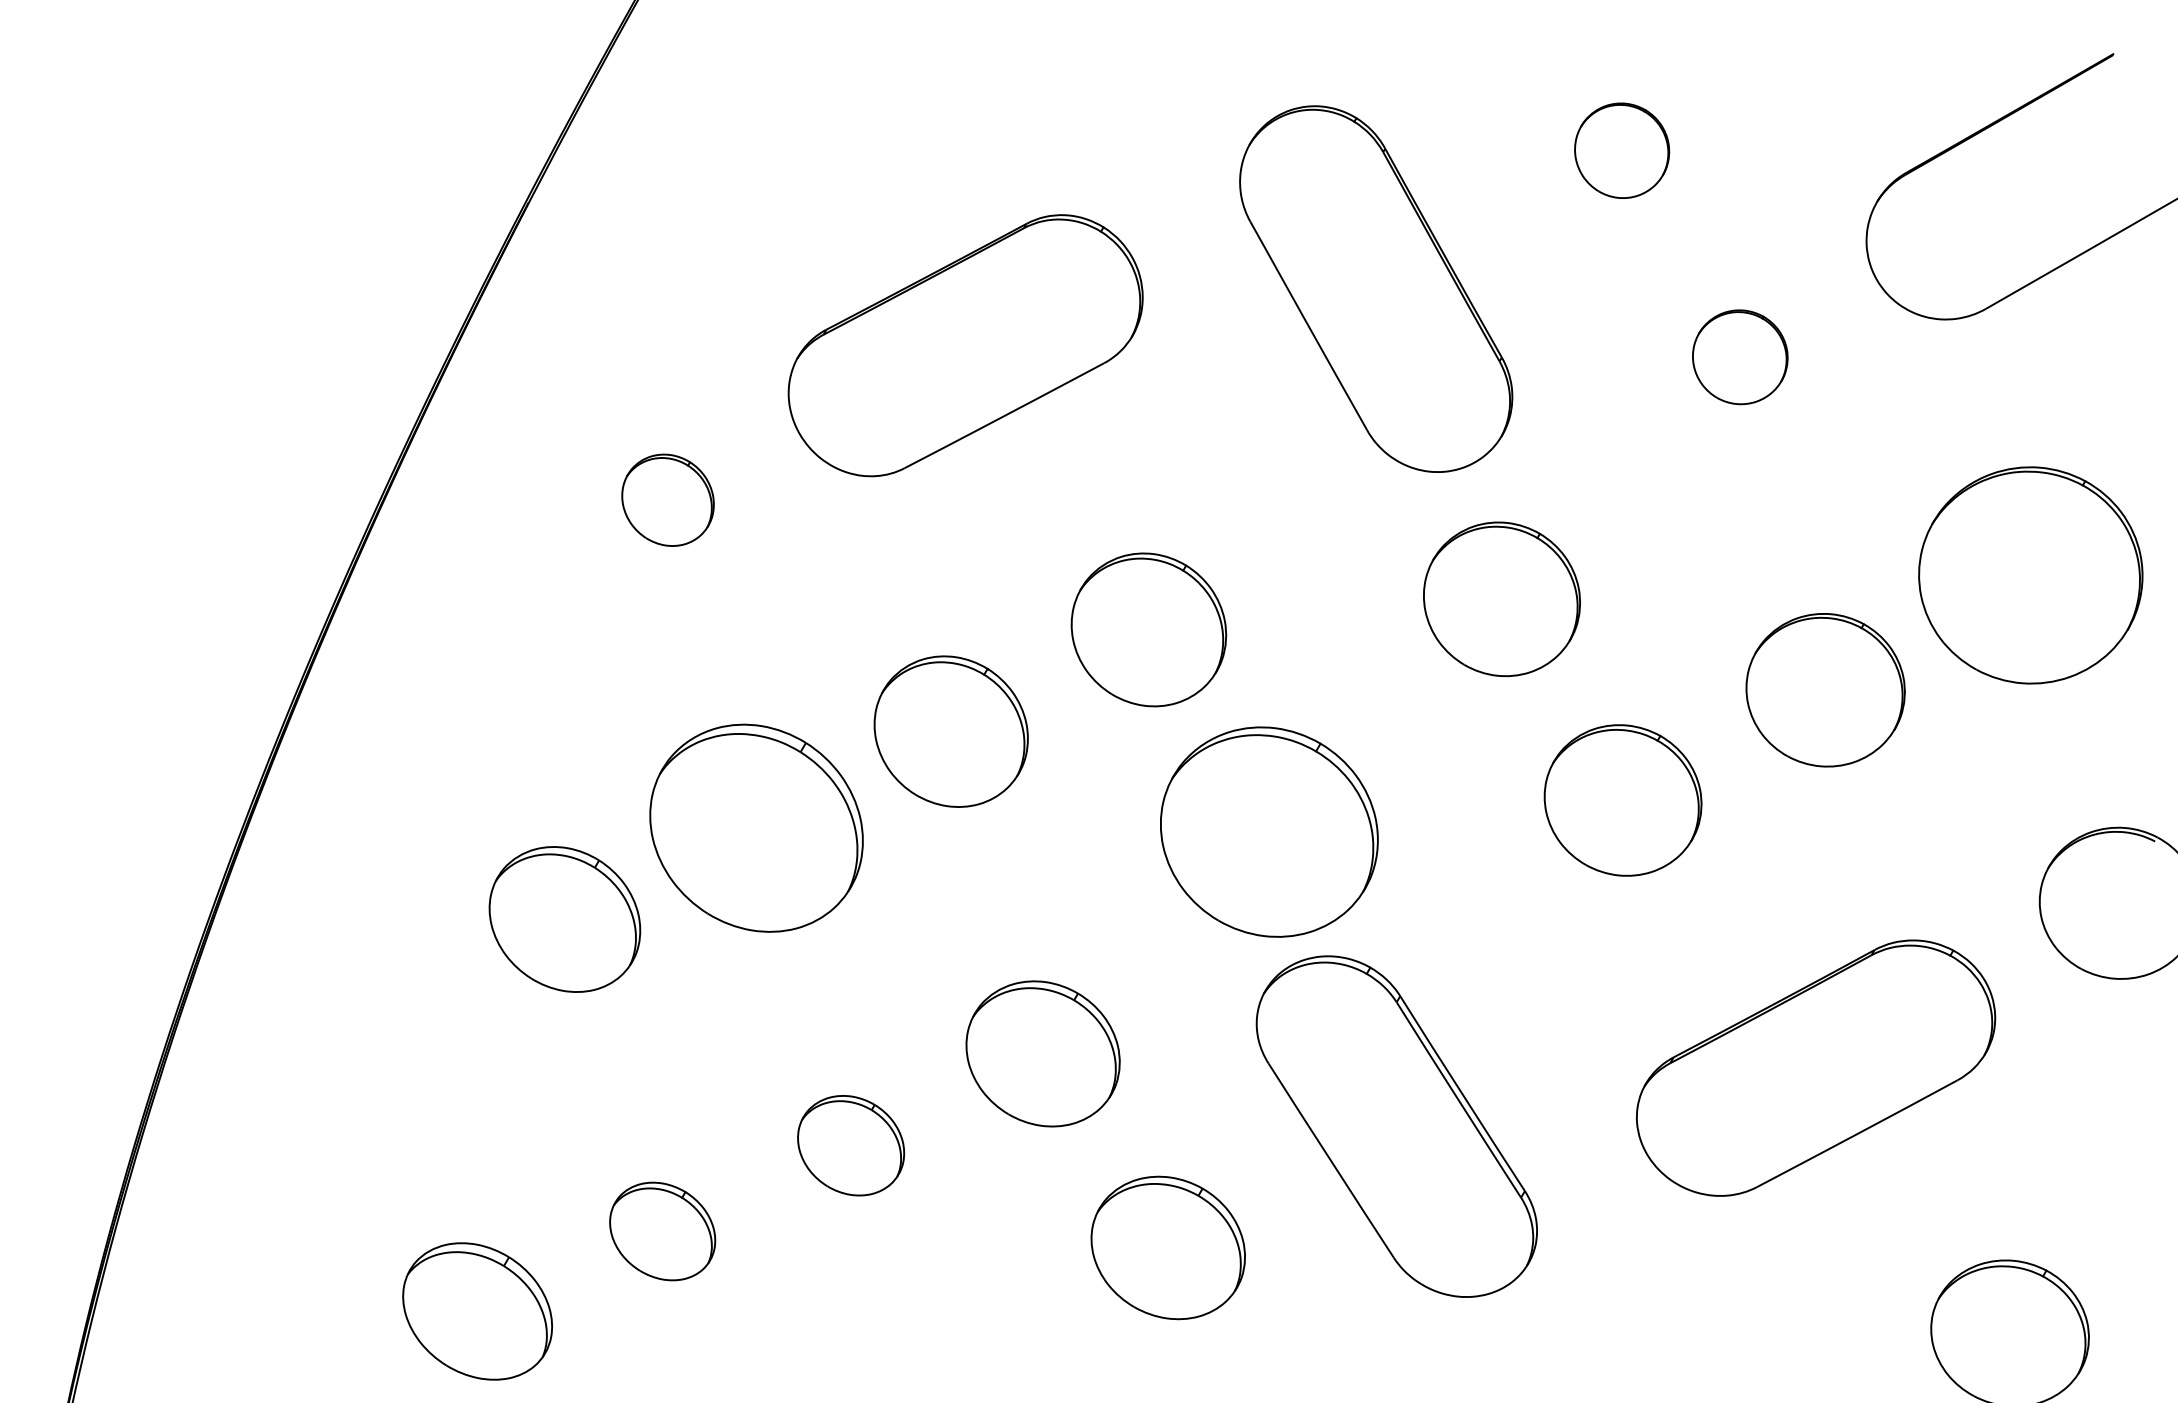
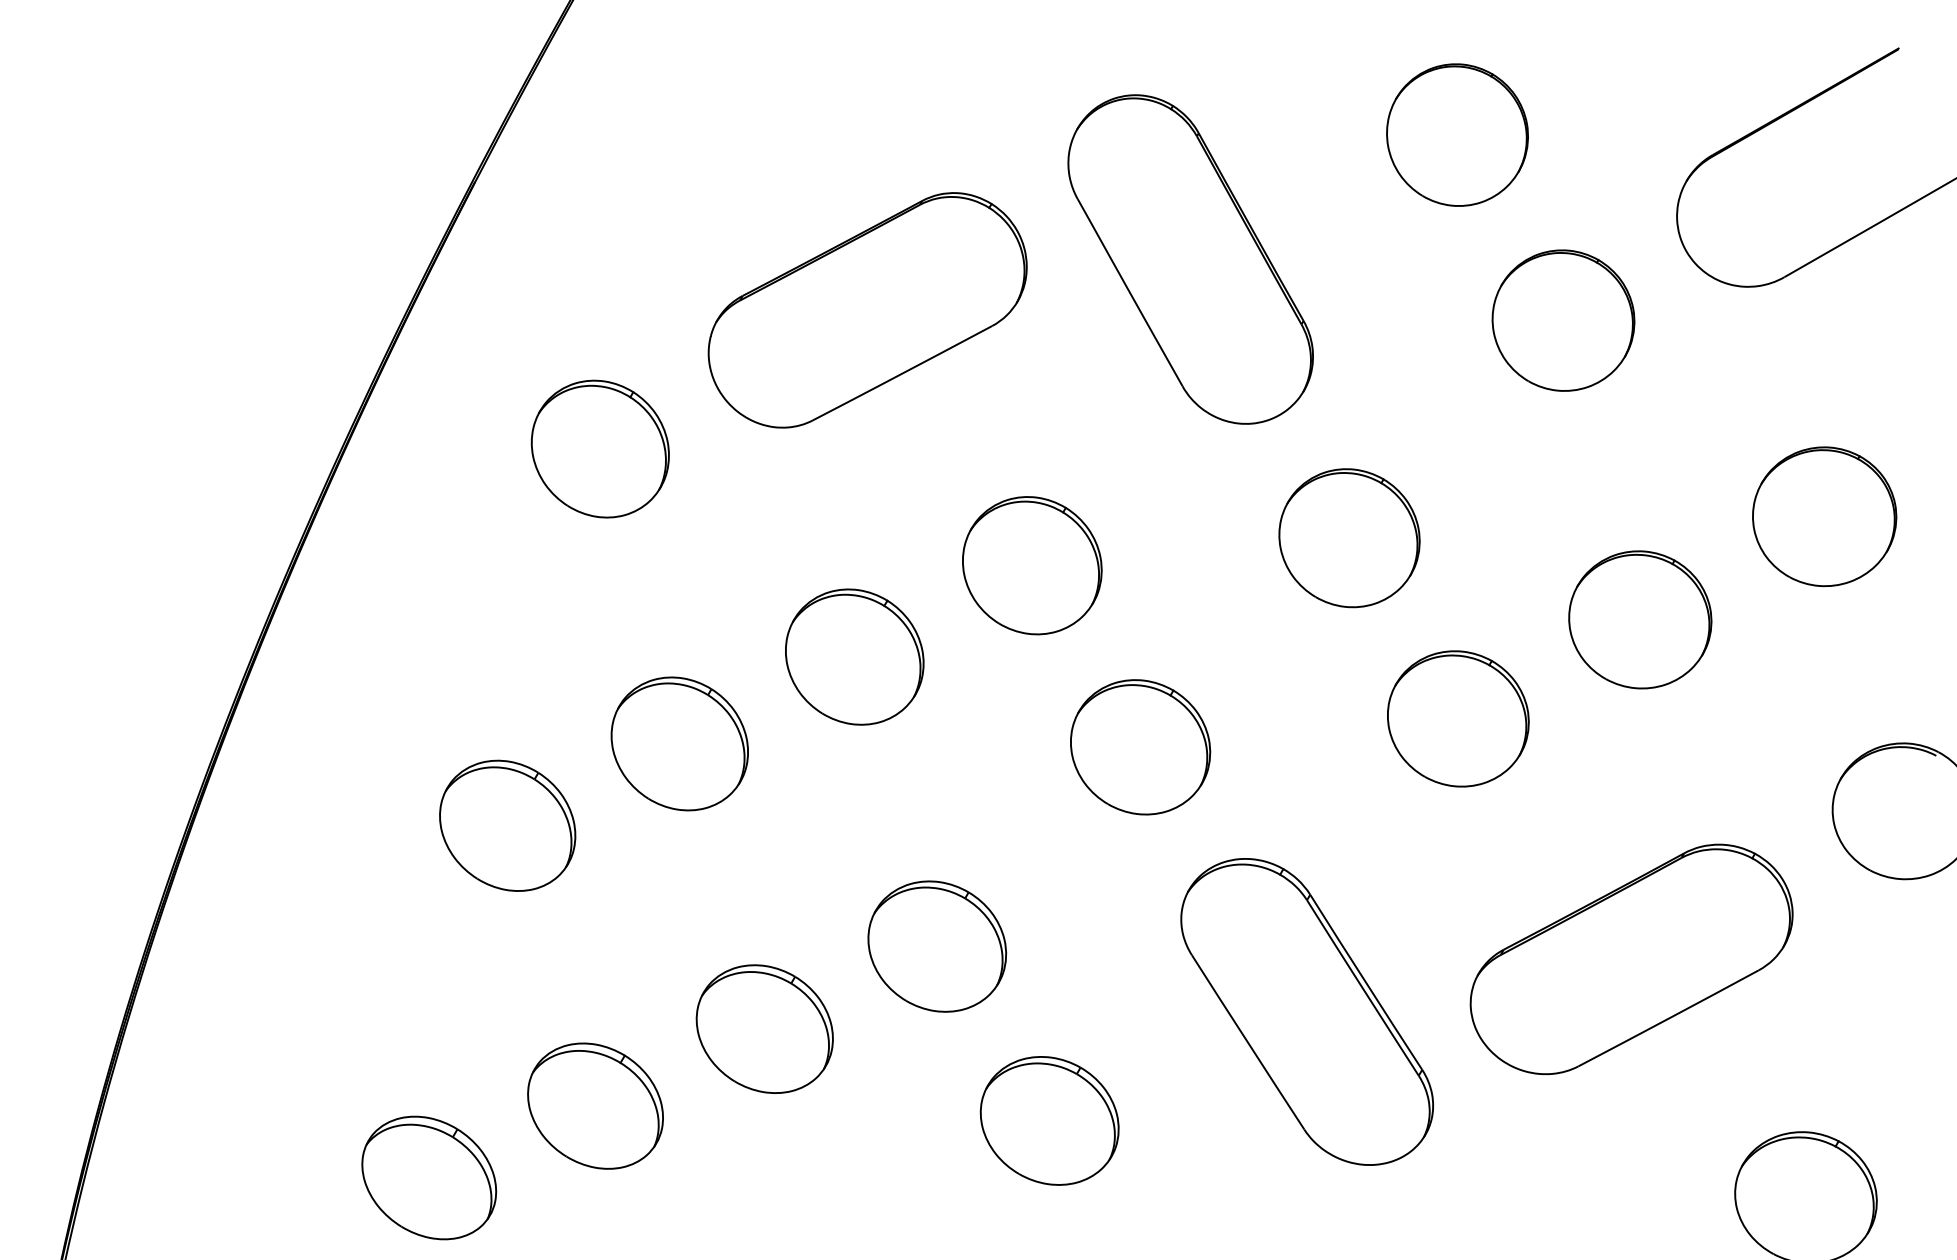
part: (1621, 150) -> (1456, 134), size x1.67
part: (1376, 288) -> (1190, 258), moved
part: (1740, 357) -> (1563, 320), size x1.67
part: (667, 500) -> (599, 449), size x1.67
part: (2030, 575) -> (1824, 516), size x0.71
part: (756, 828) -> (679, 744), size x0.71
part: (1269, 831) -> (1140, 746), size x0.71
part: (1396, 1126) -> (1306, 1011), moved
part: (850, 1145) -> (764, 1028), size x1.43
part: (662, 1231) -> (595, 1106), size x1.43

